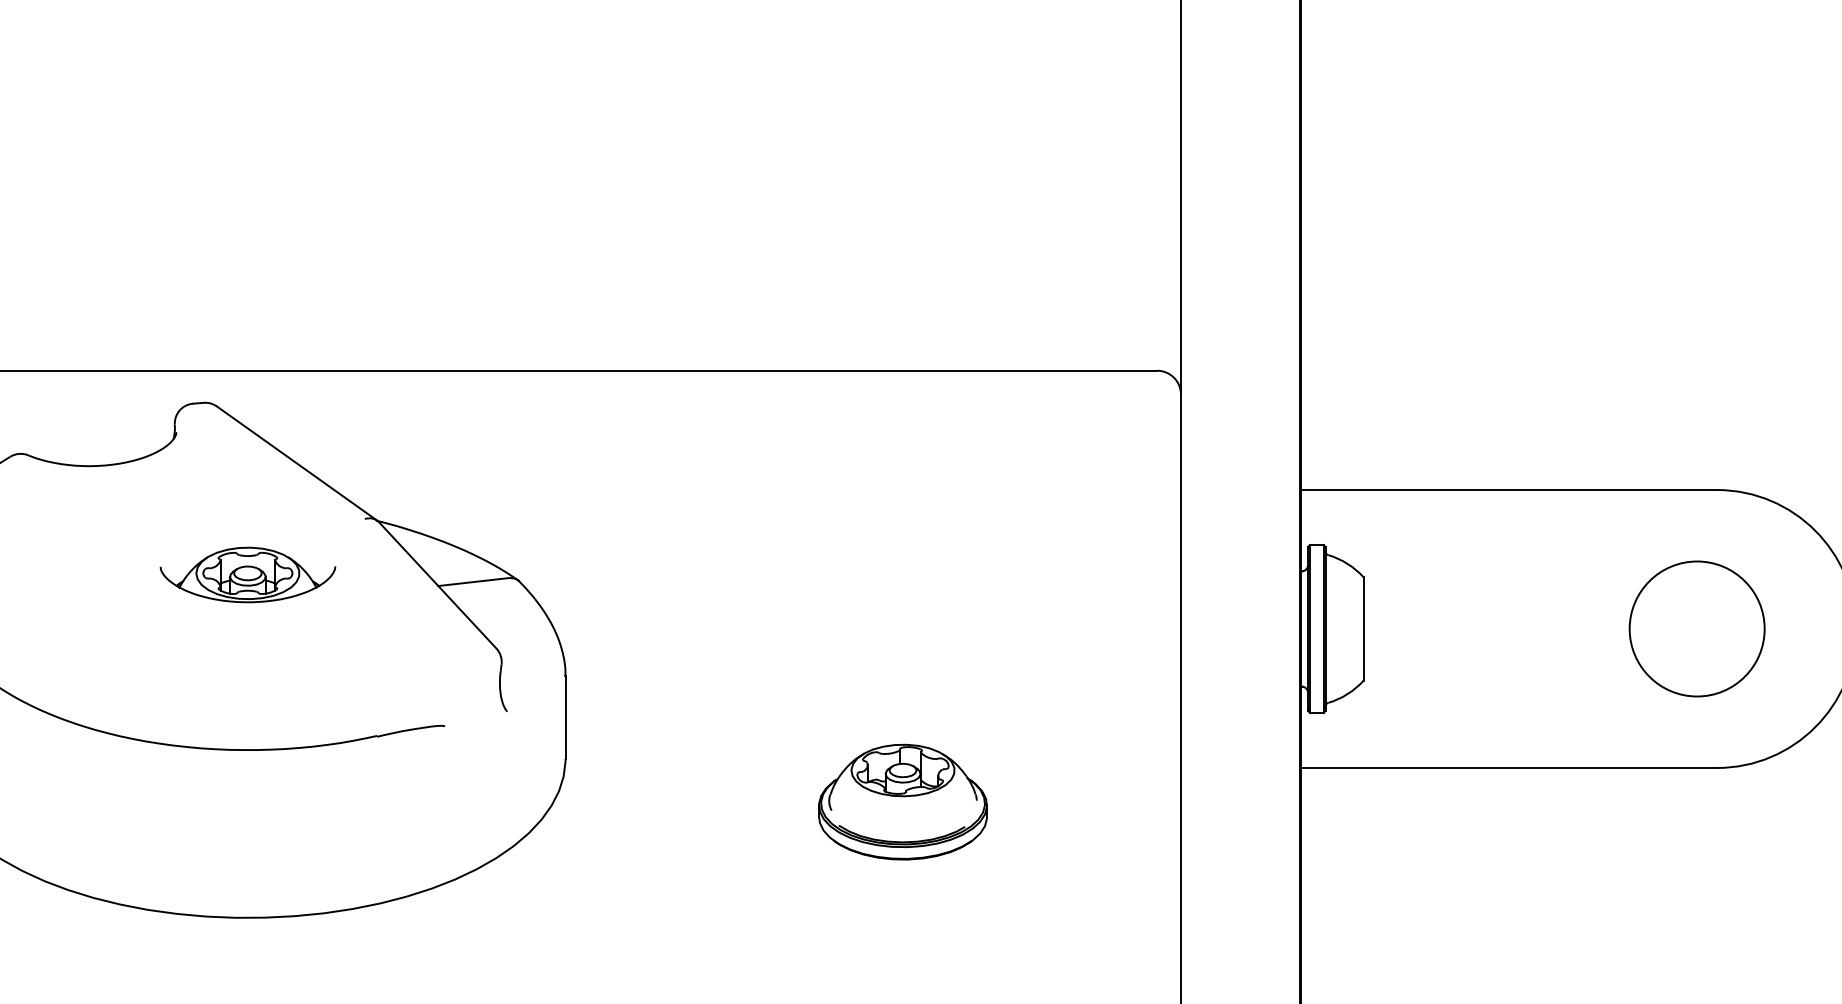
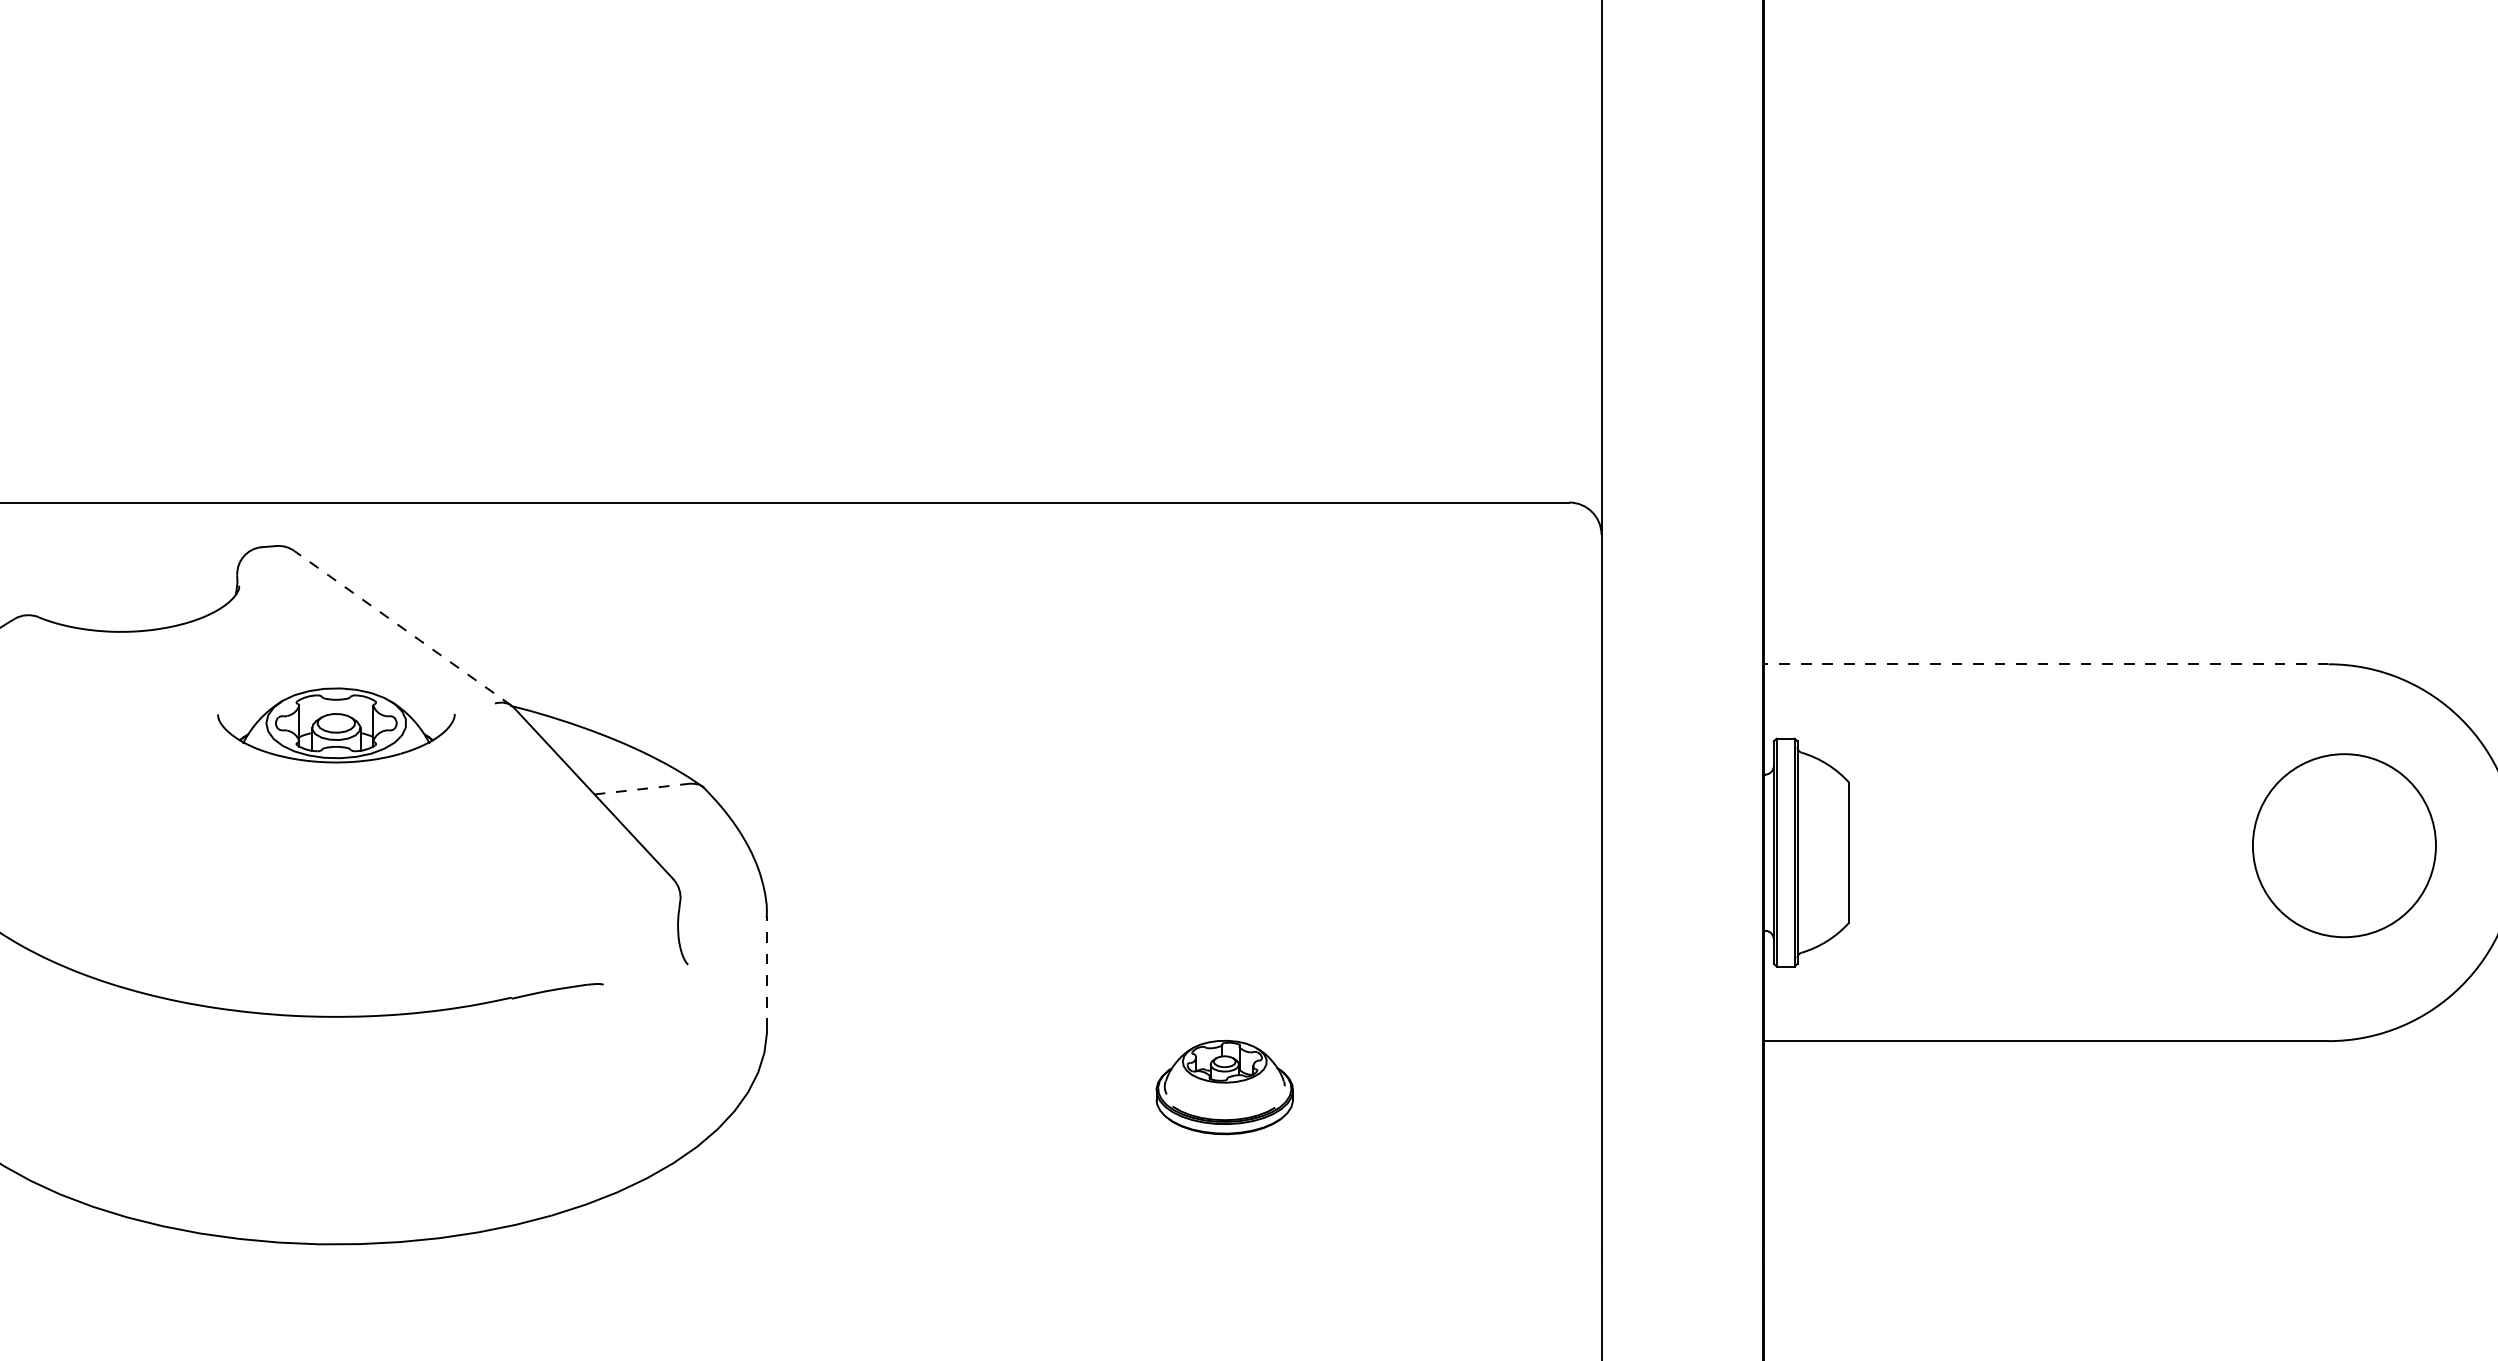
line: (296, 462) -> (402, 627), solid -> dashed
line: (1508, 490) -> (2045, 664), solid -> dashed
part: (248, 575) -> (336, 725), moved
line: (473, 582) -> (642, 789), solid -> dashed
circle: (1697, 628) -> (2344, 845), moved
line: (565, 717) -> (767, 972), solid -> dashed
part: (902, 802) -> (1224, 1087), size x0.6

